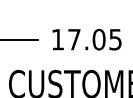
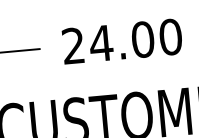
text: (86, 39) -> (121, 41), 17.05 -> 24.00

